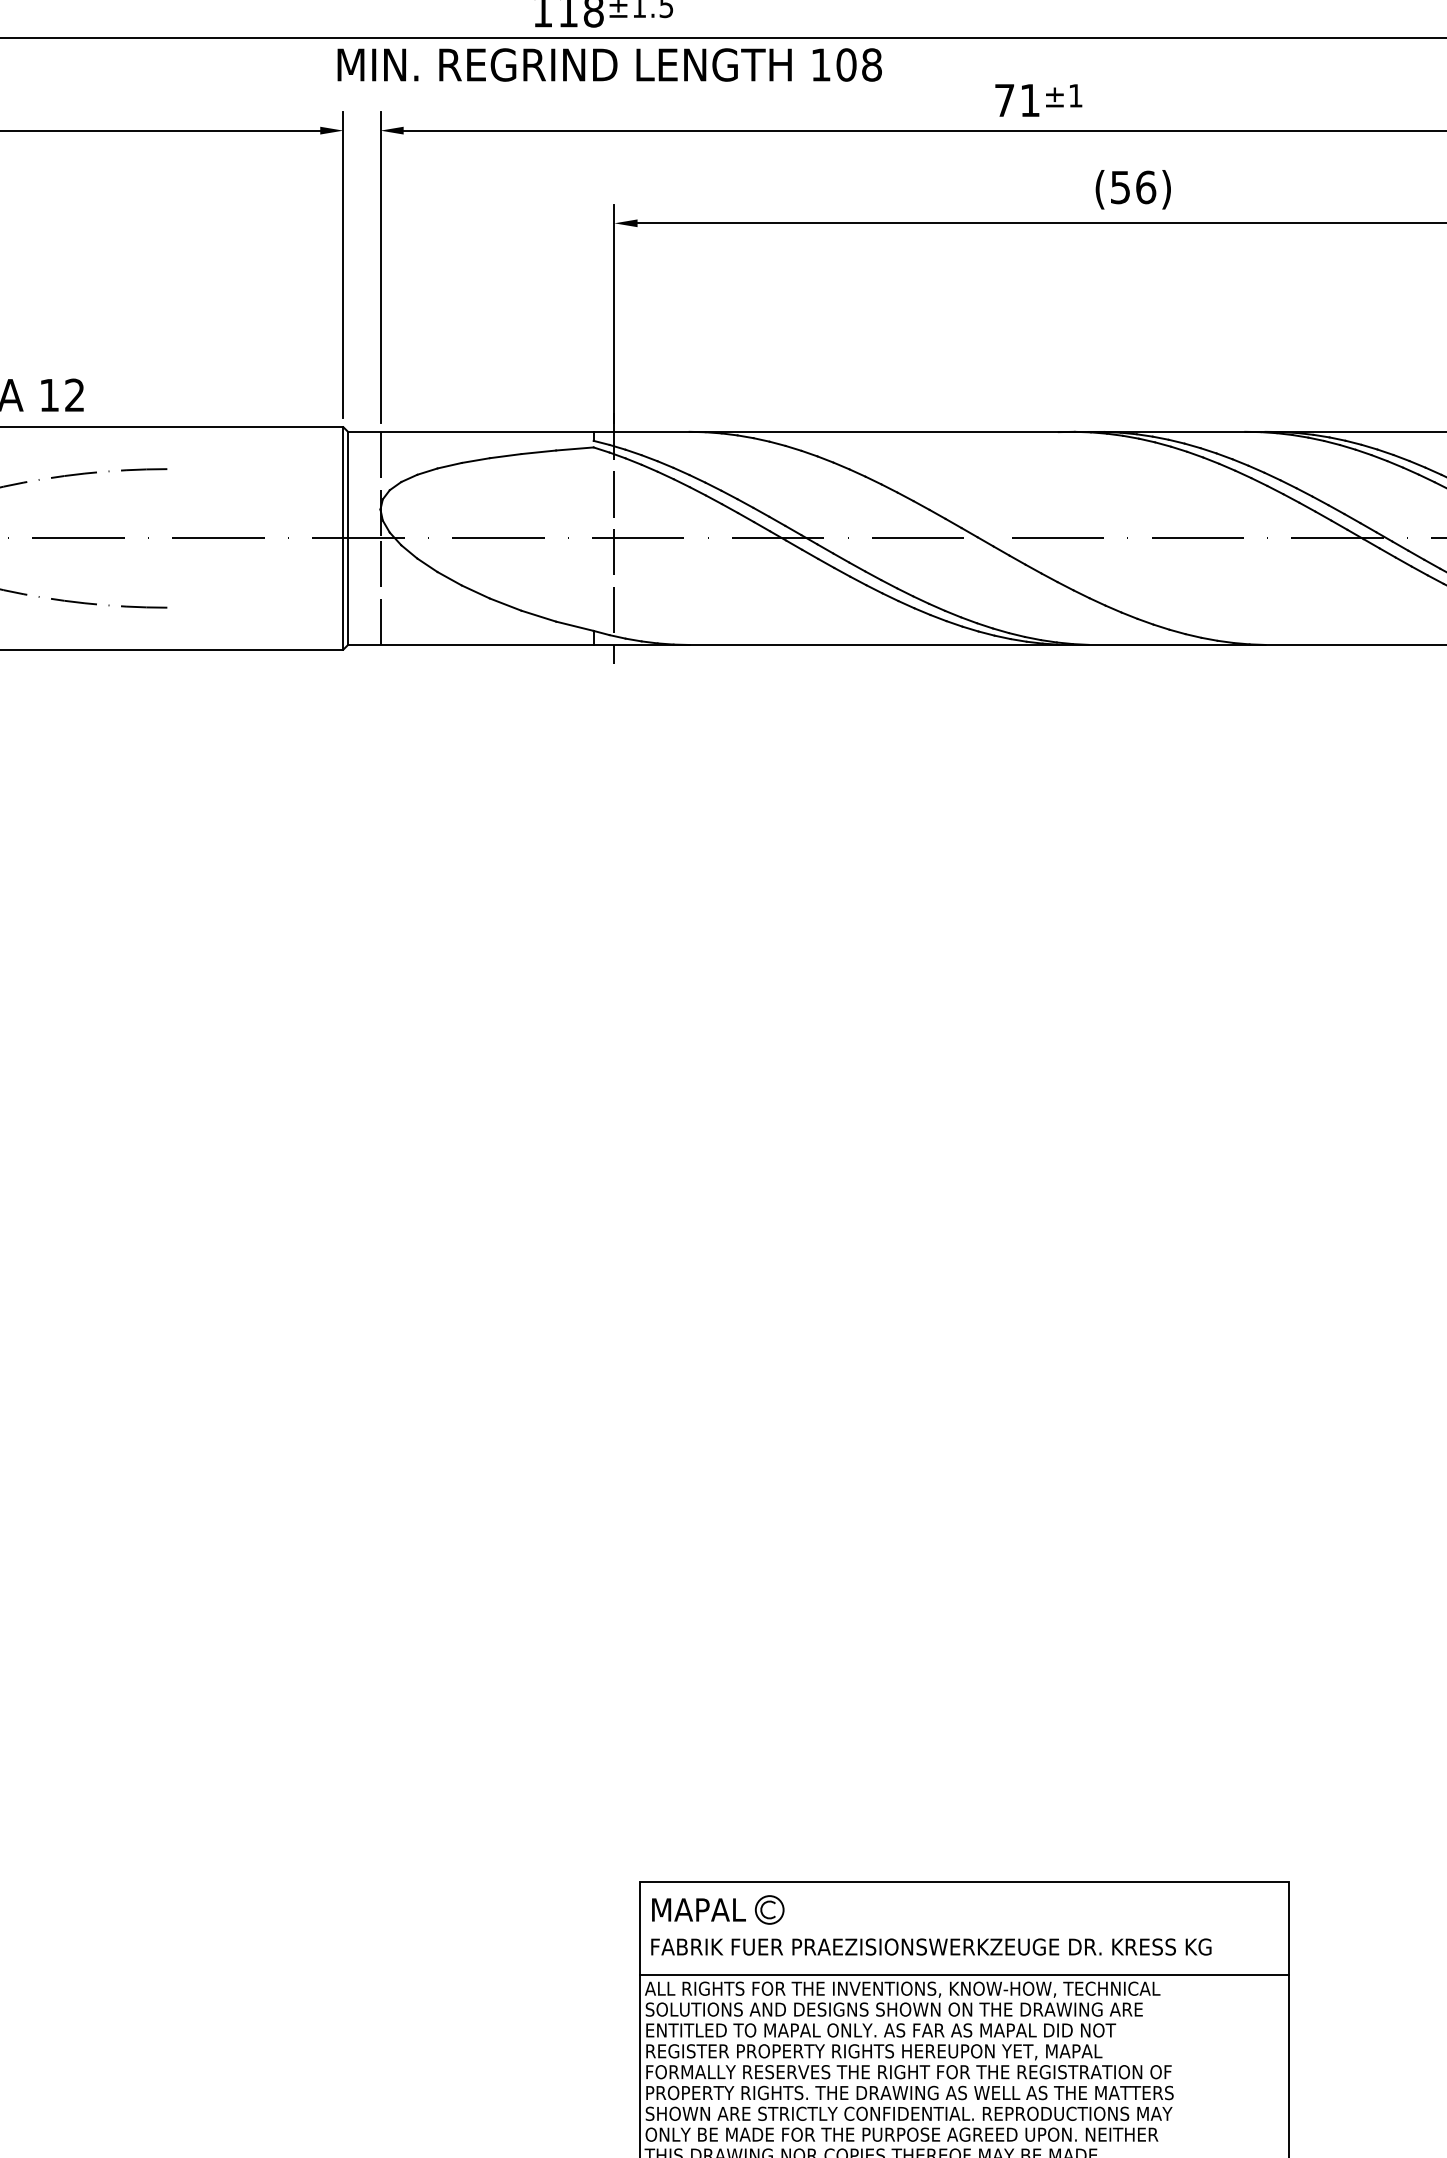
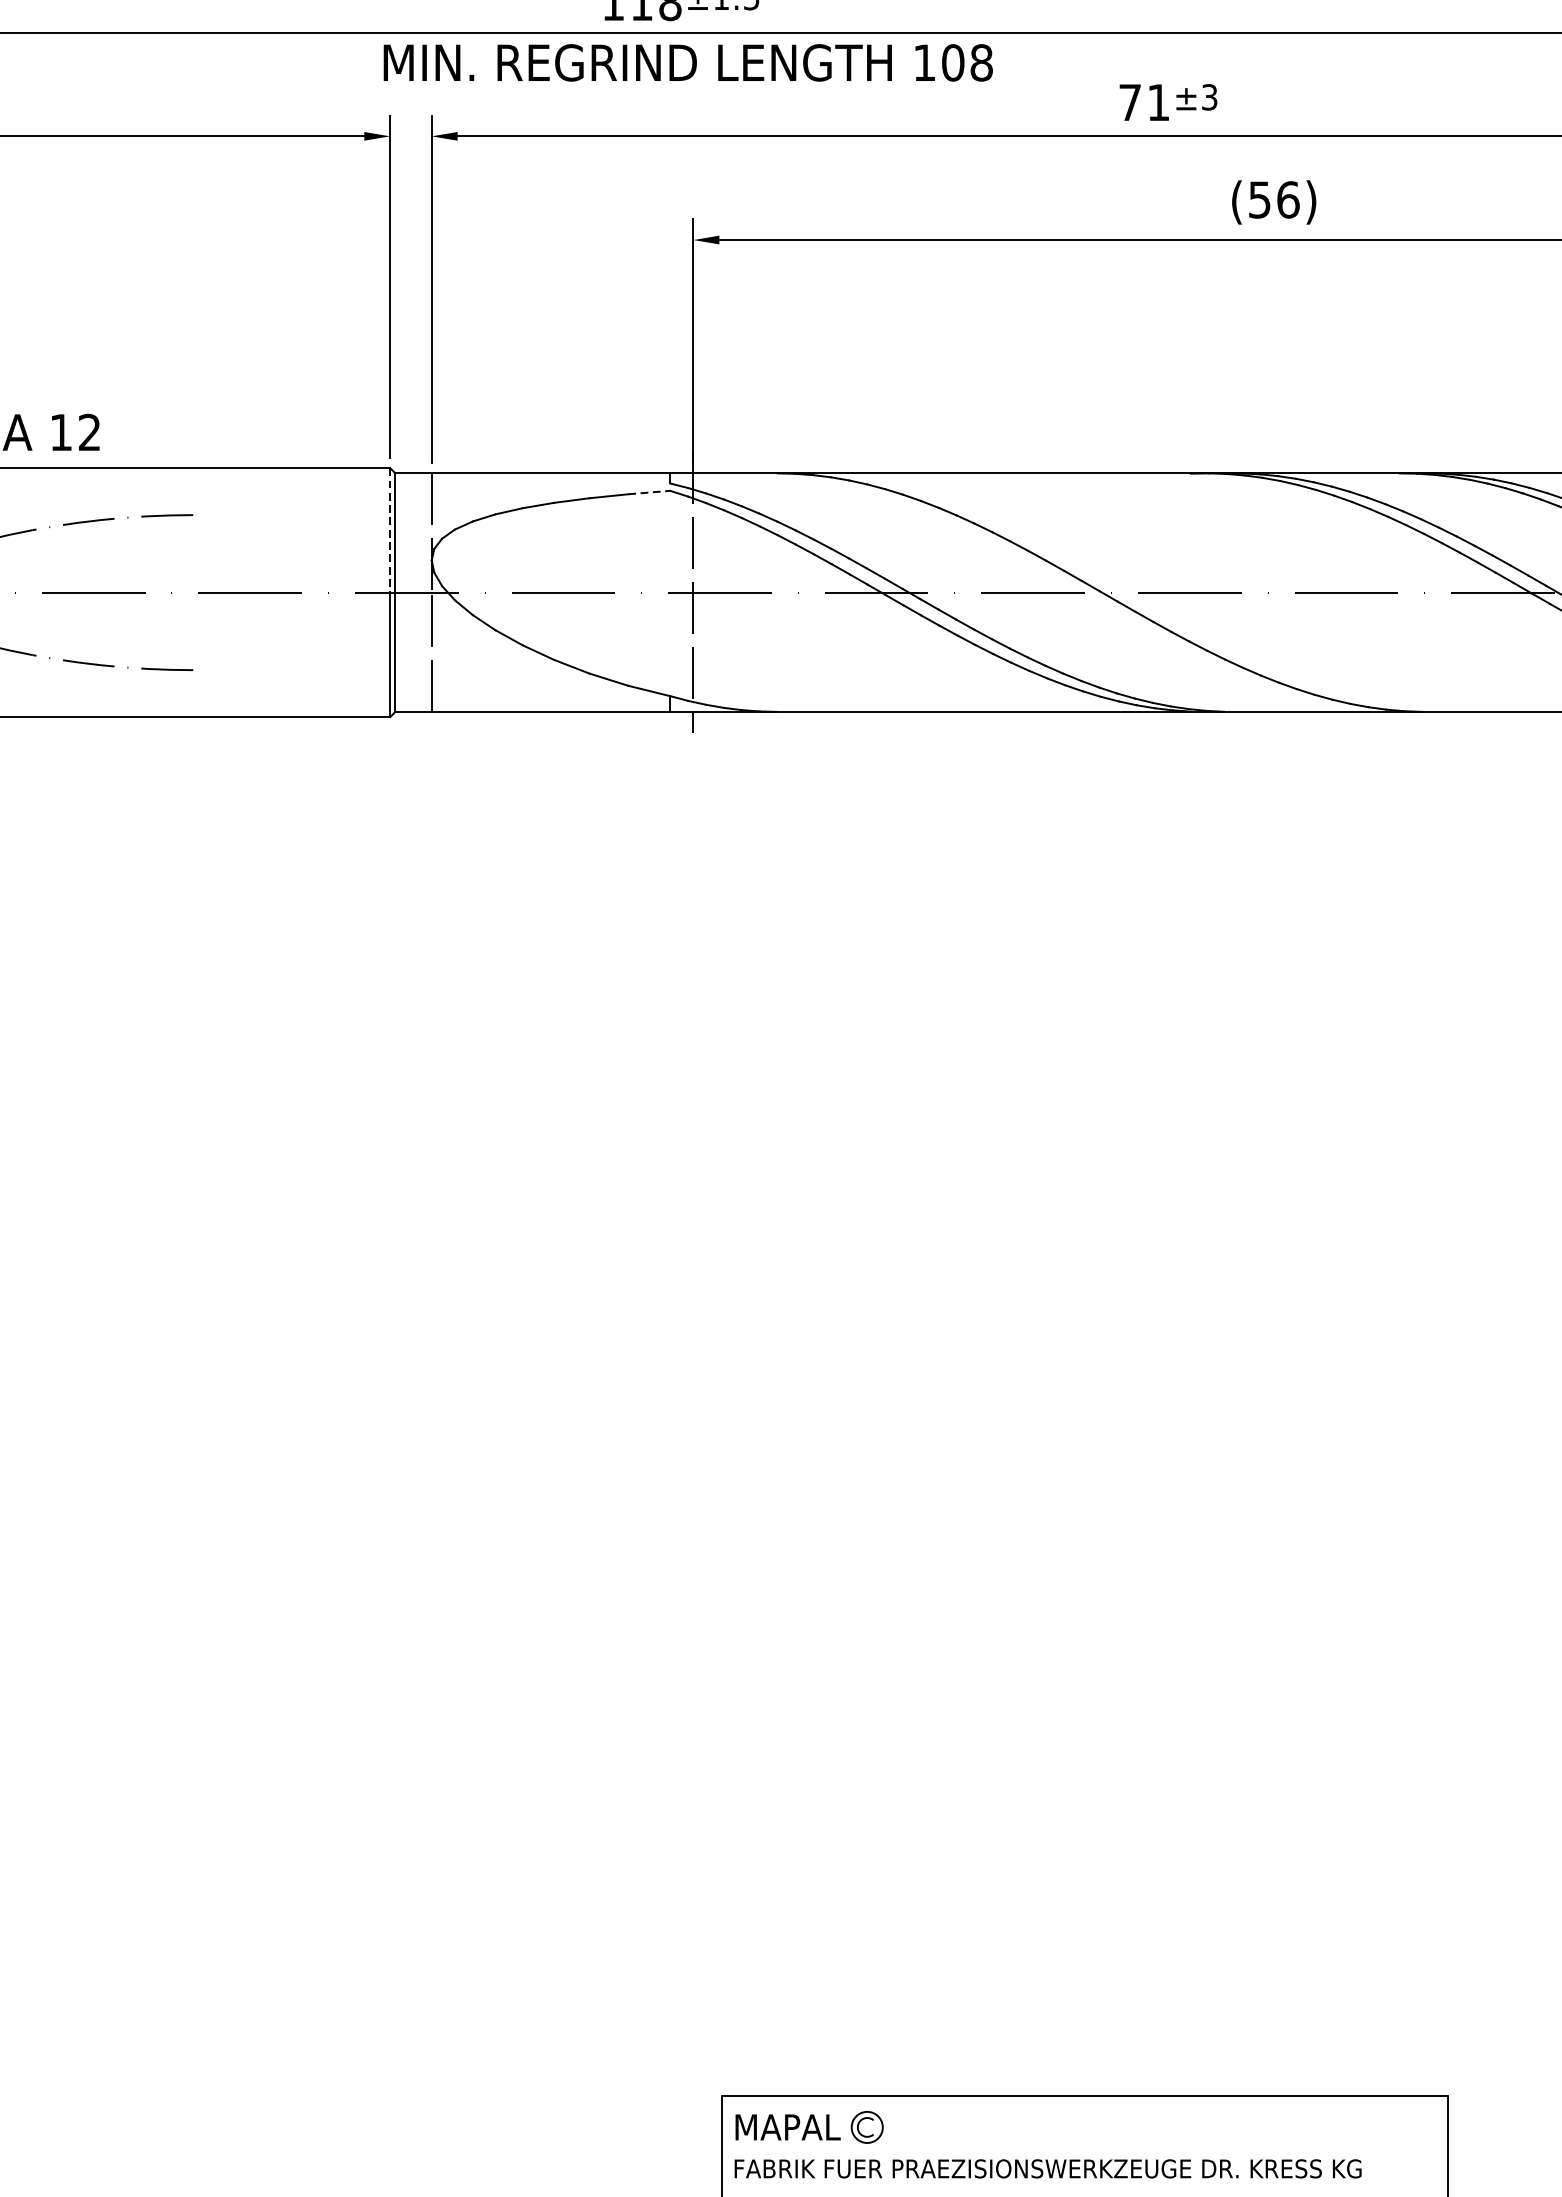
text: (1075, 95) -> (1209, 97), ±1 -> ±3
line: (574, 448) -> (648, 492), solid -> dashed
line: (343, 482) -> (390, 530), solid -> dashed

